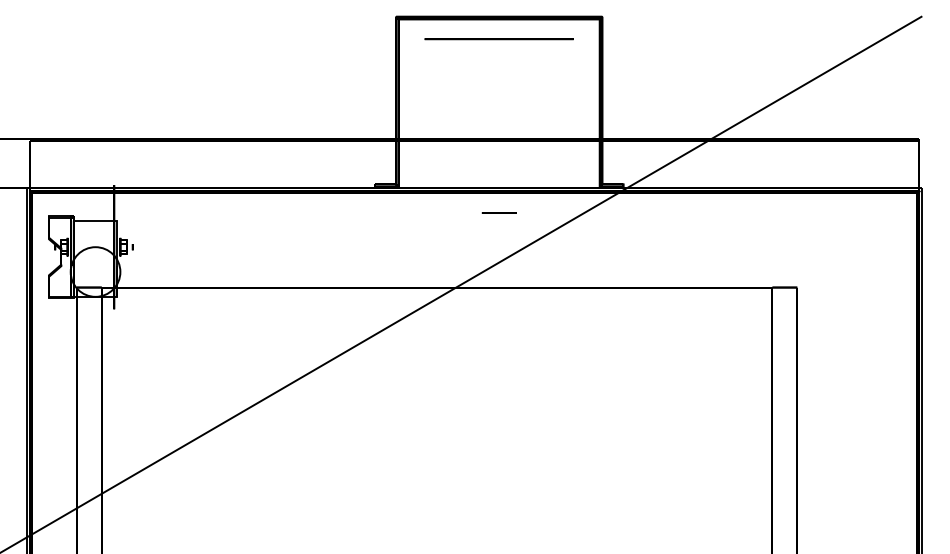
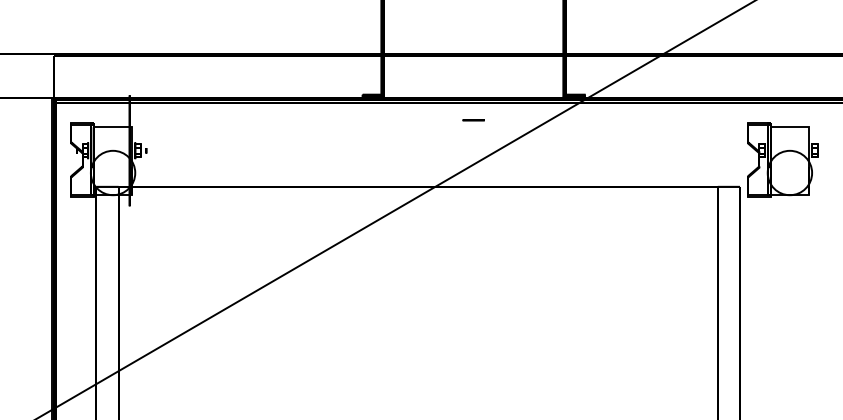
circle: (498, 212) -> (473, 119), size x0.71
part: (844, 256) -> (782, 159), added

